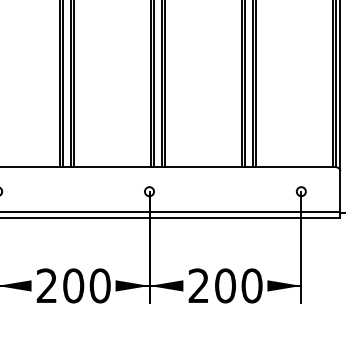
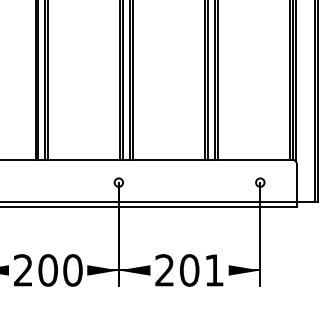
text: (252, 286) -> (214, 270), 200 -> 201

